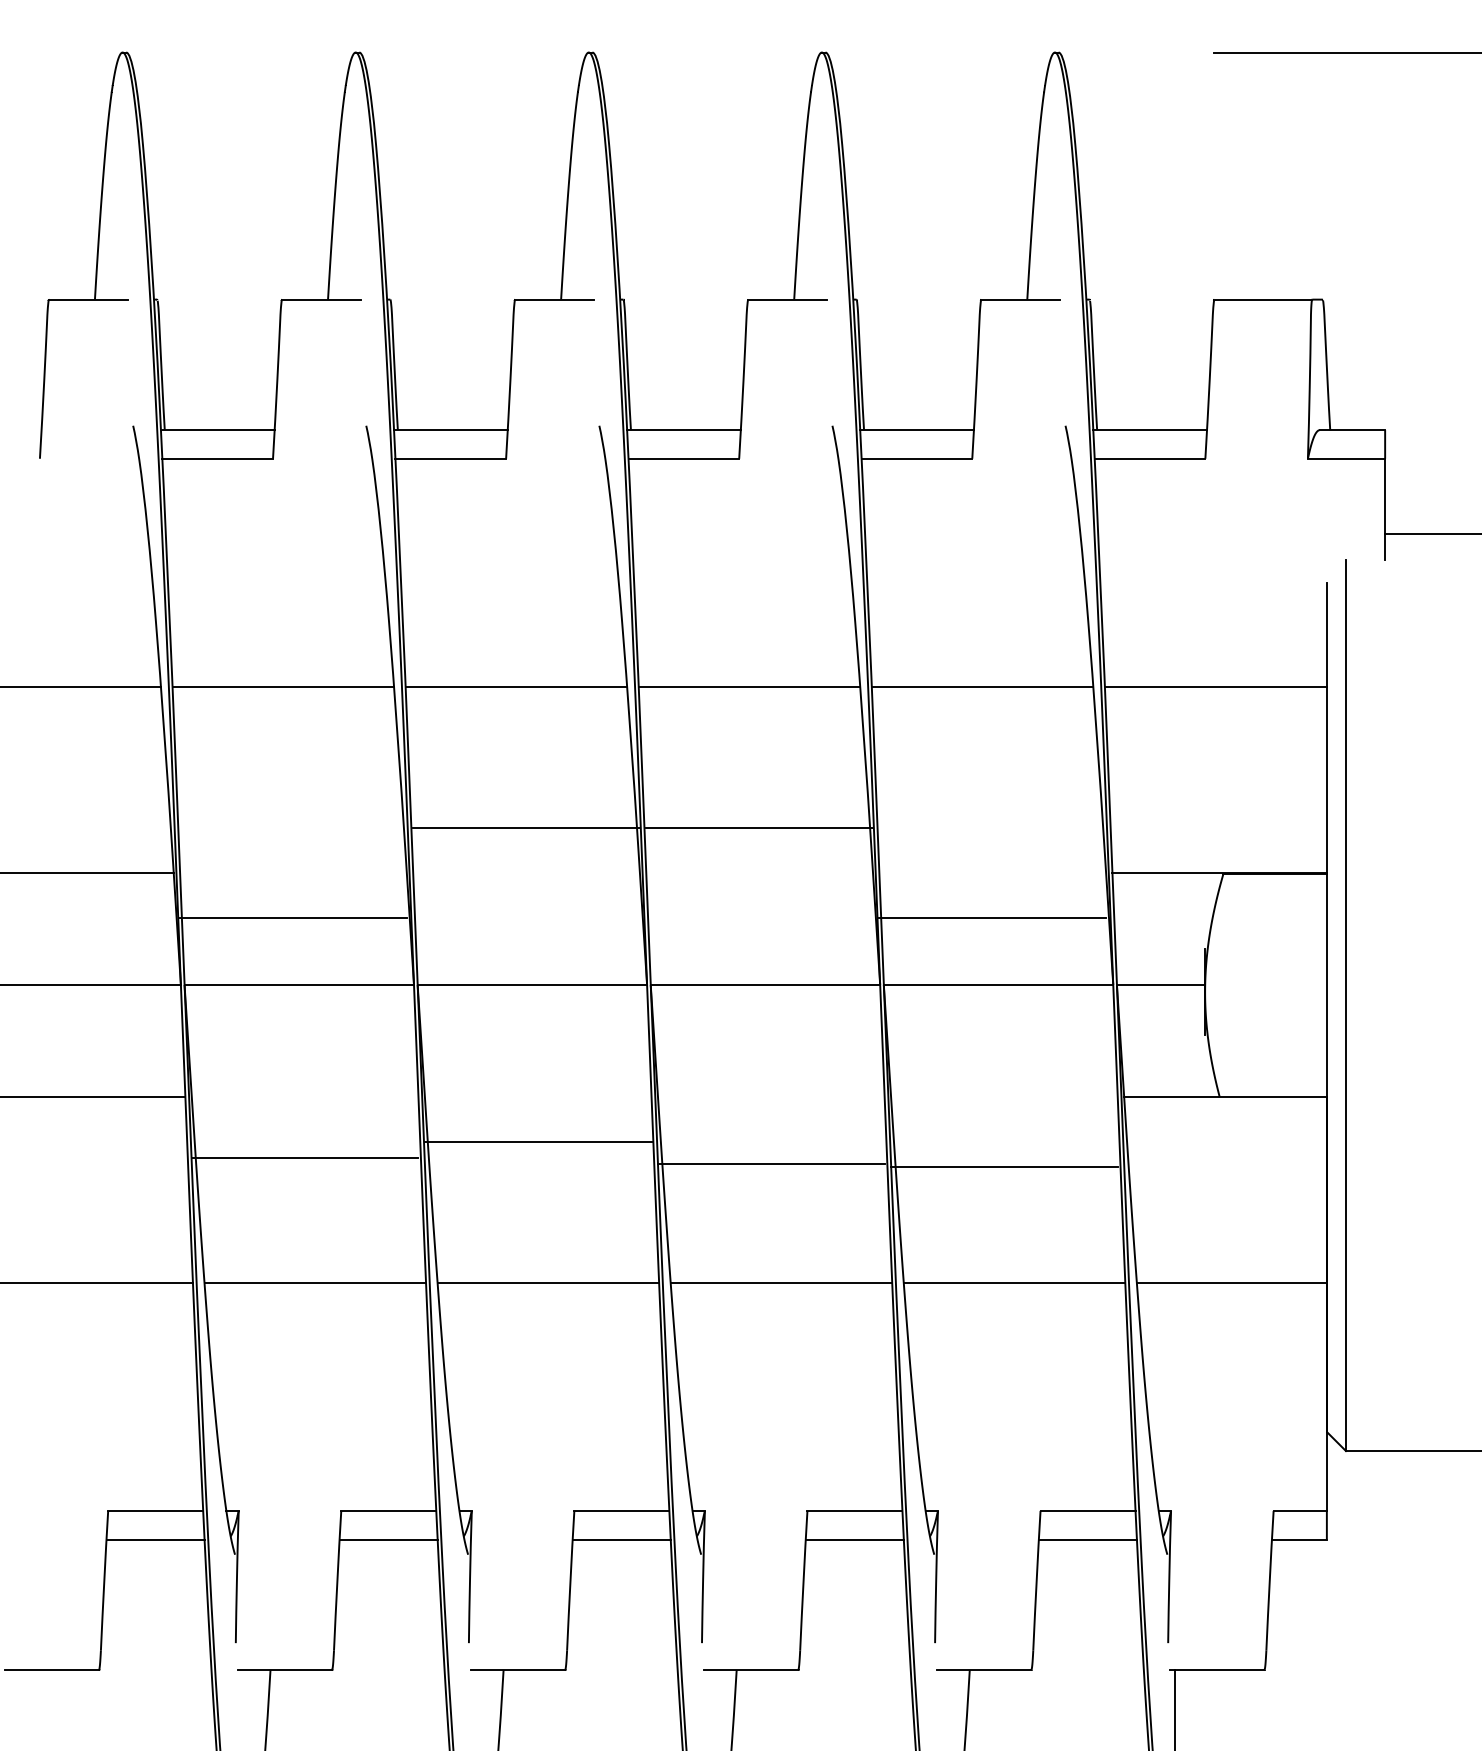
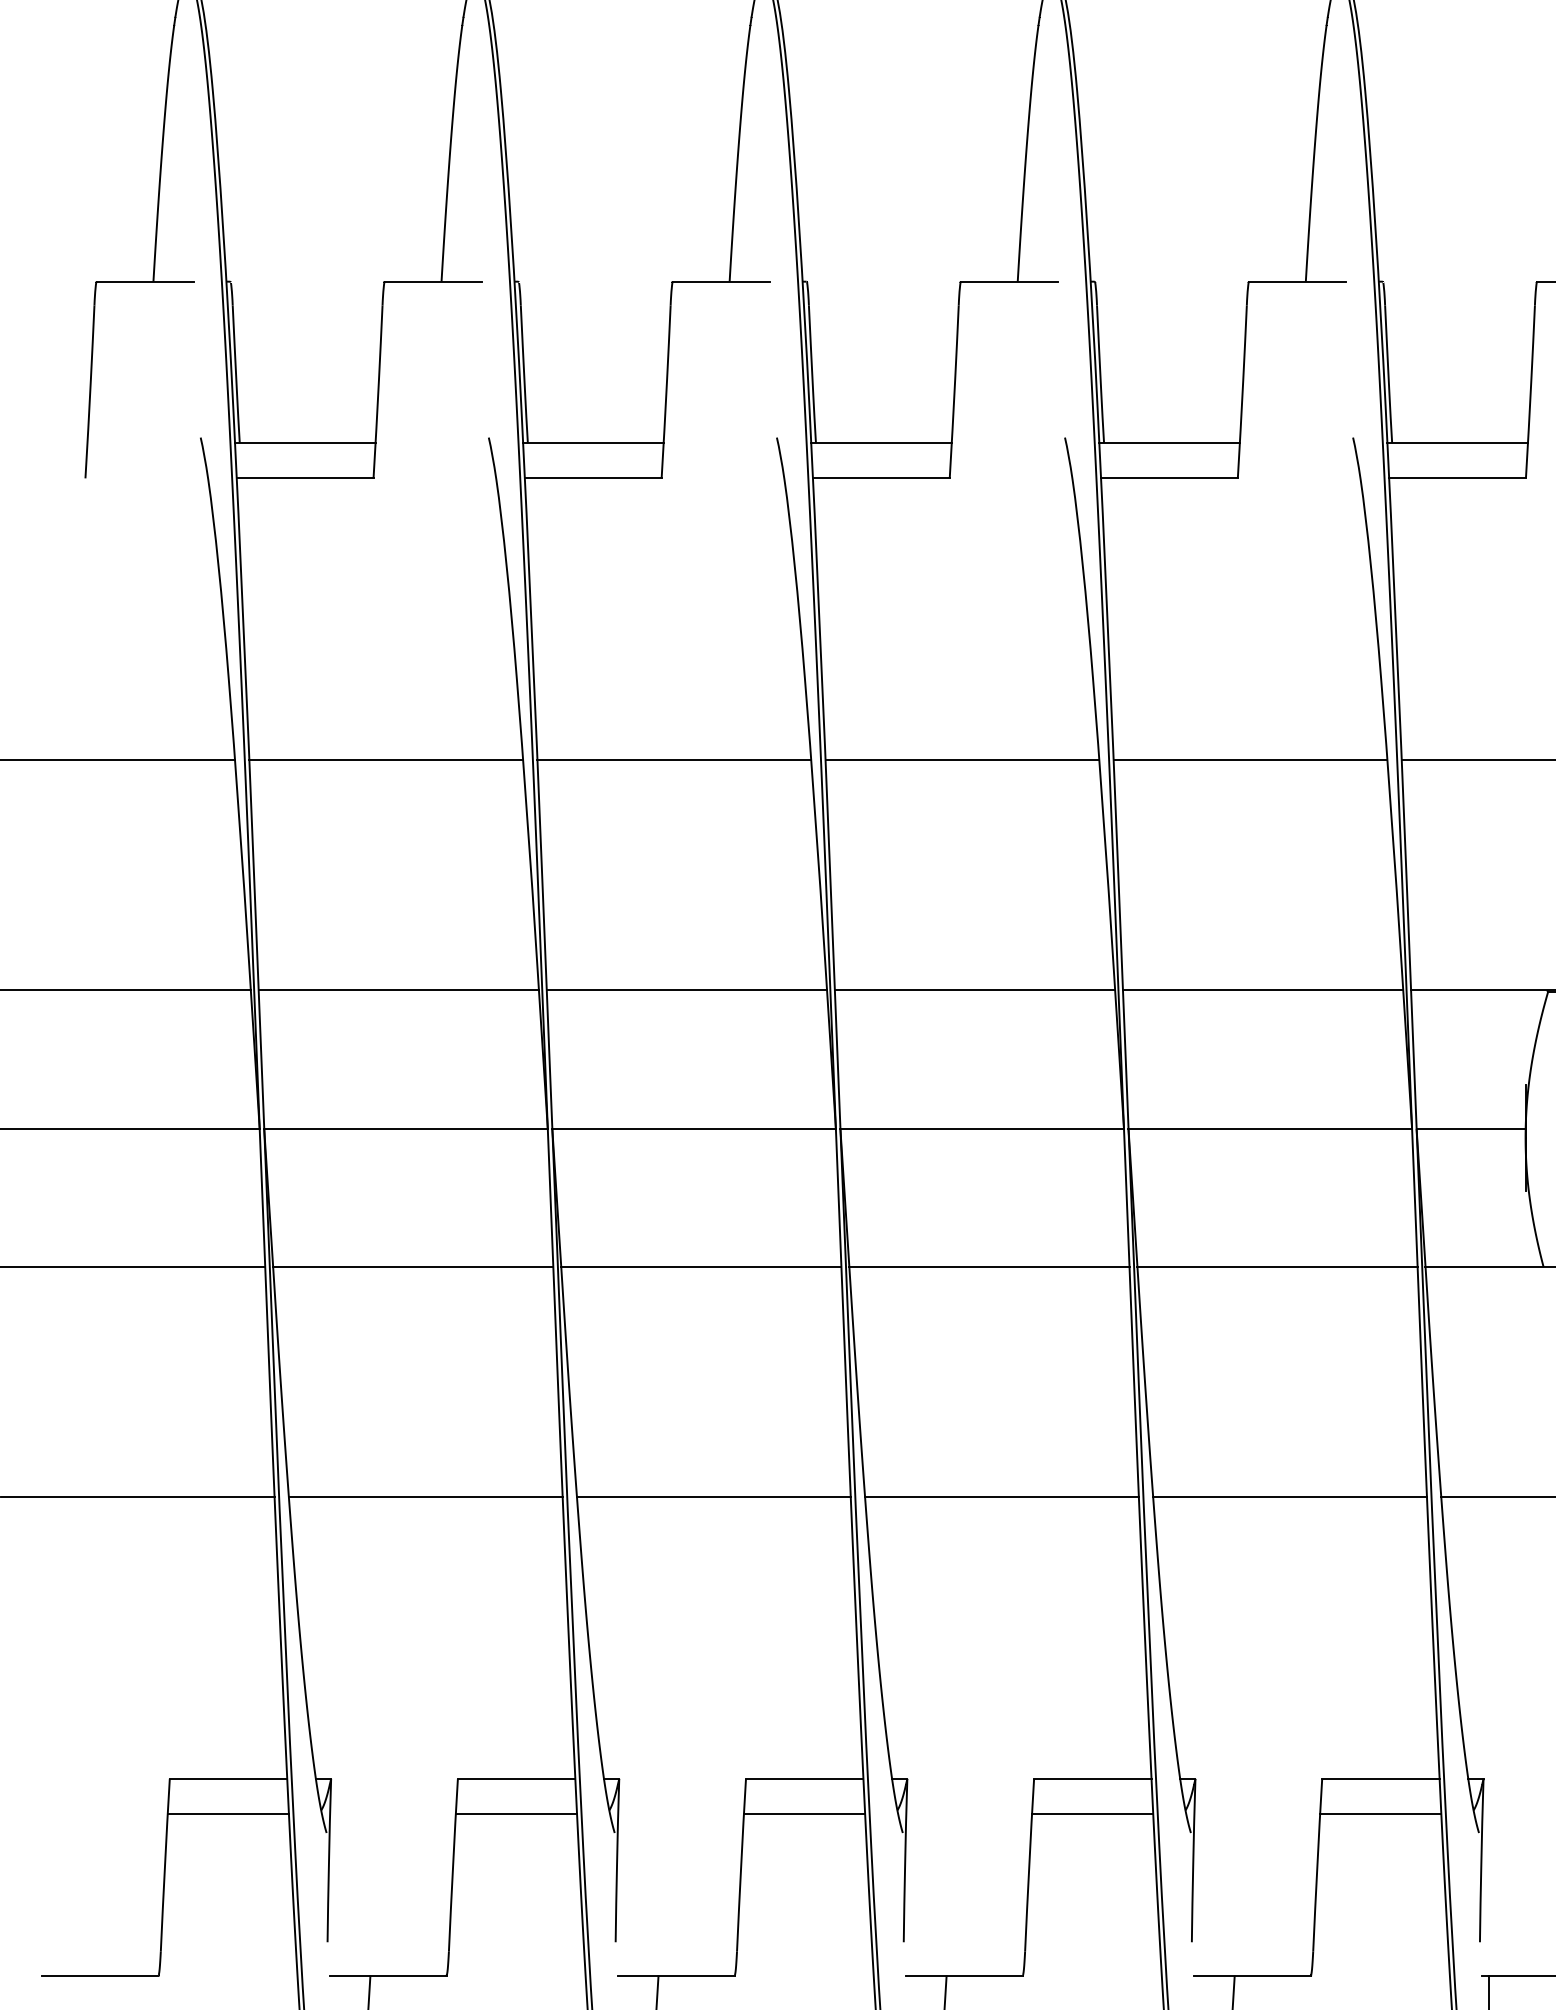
line: (526, 828) -> (686, 990), moved
line: (759, 828) -> (974, 990), moved
line: (293, 918) -> (398, 990), moved
line: (992, 918) -> (1262, 990), moved
line: (537, 1141) -> (700, 1266), moved
line: (304, 1157) -> (412, 1266), moved
line: (770, 1163) -> (988, 1266), moved
line: (1003, 1166) -> (1276, 1266), moved

